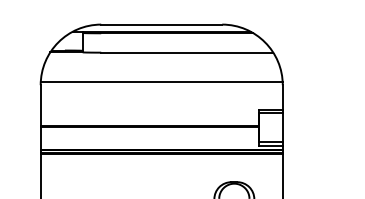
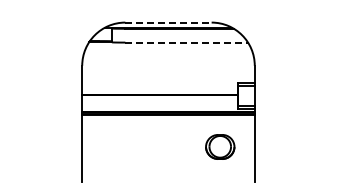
line: (163, 24) -> (169, 22), solid -> dashed
line: (188, 52) -> (187, 42), solid -> dashed
line: (161, 81) -> (168, 63), removed

